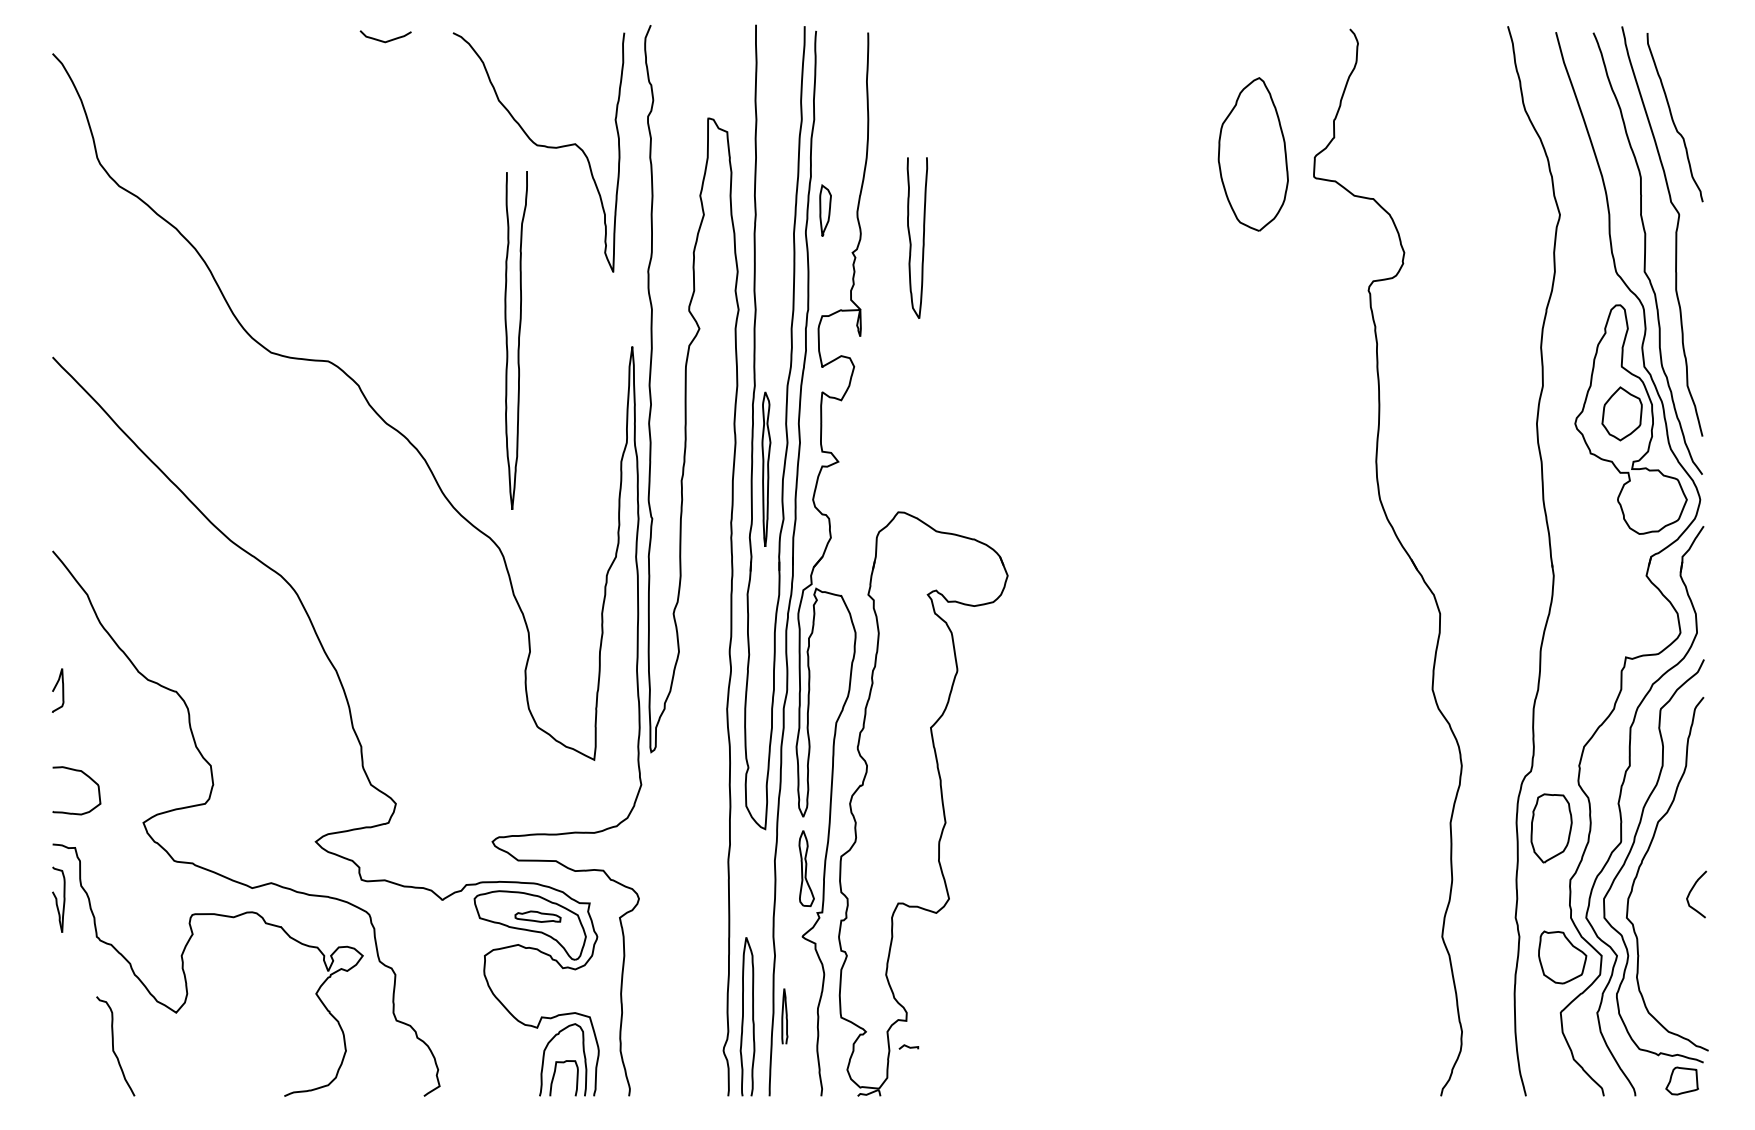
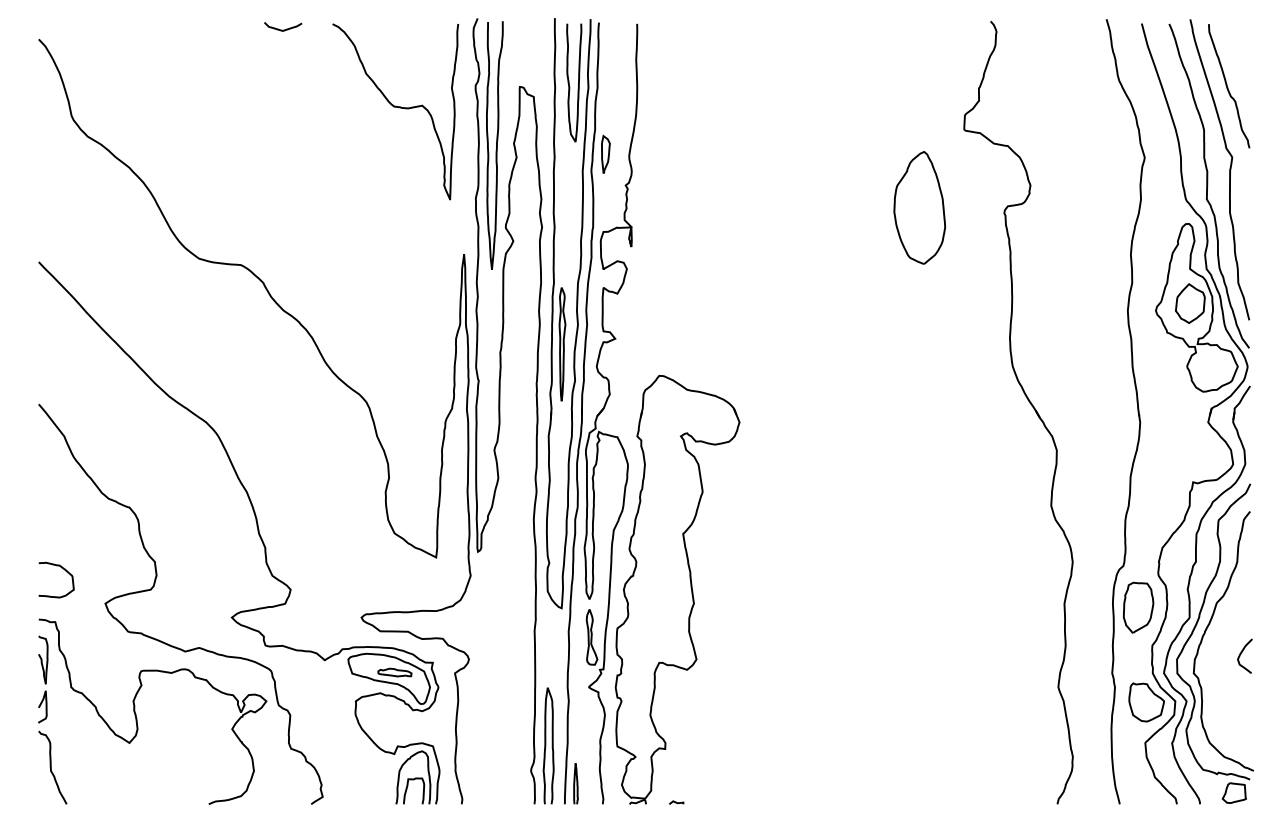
part: (1252, 154) -> (919, 207), moved
curve: (922, 237) -> (577, 82), moved
curve: (518, 340) -> (496, 145), moved
curve: (55, 688) -> (40, 705), moved
curve: (783, 1016) -> (575, 783), moved
curve: (113, 1046) -> (51, 767), moved
line: (908, 1046) -> (676, 802), moved

